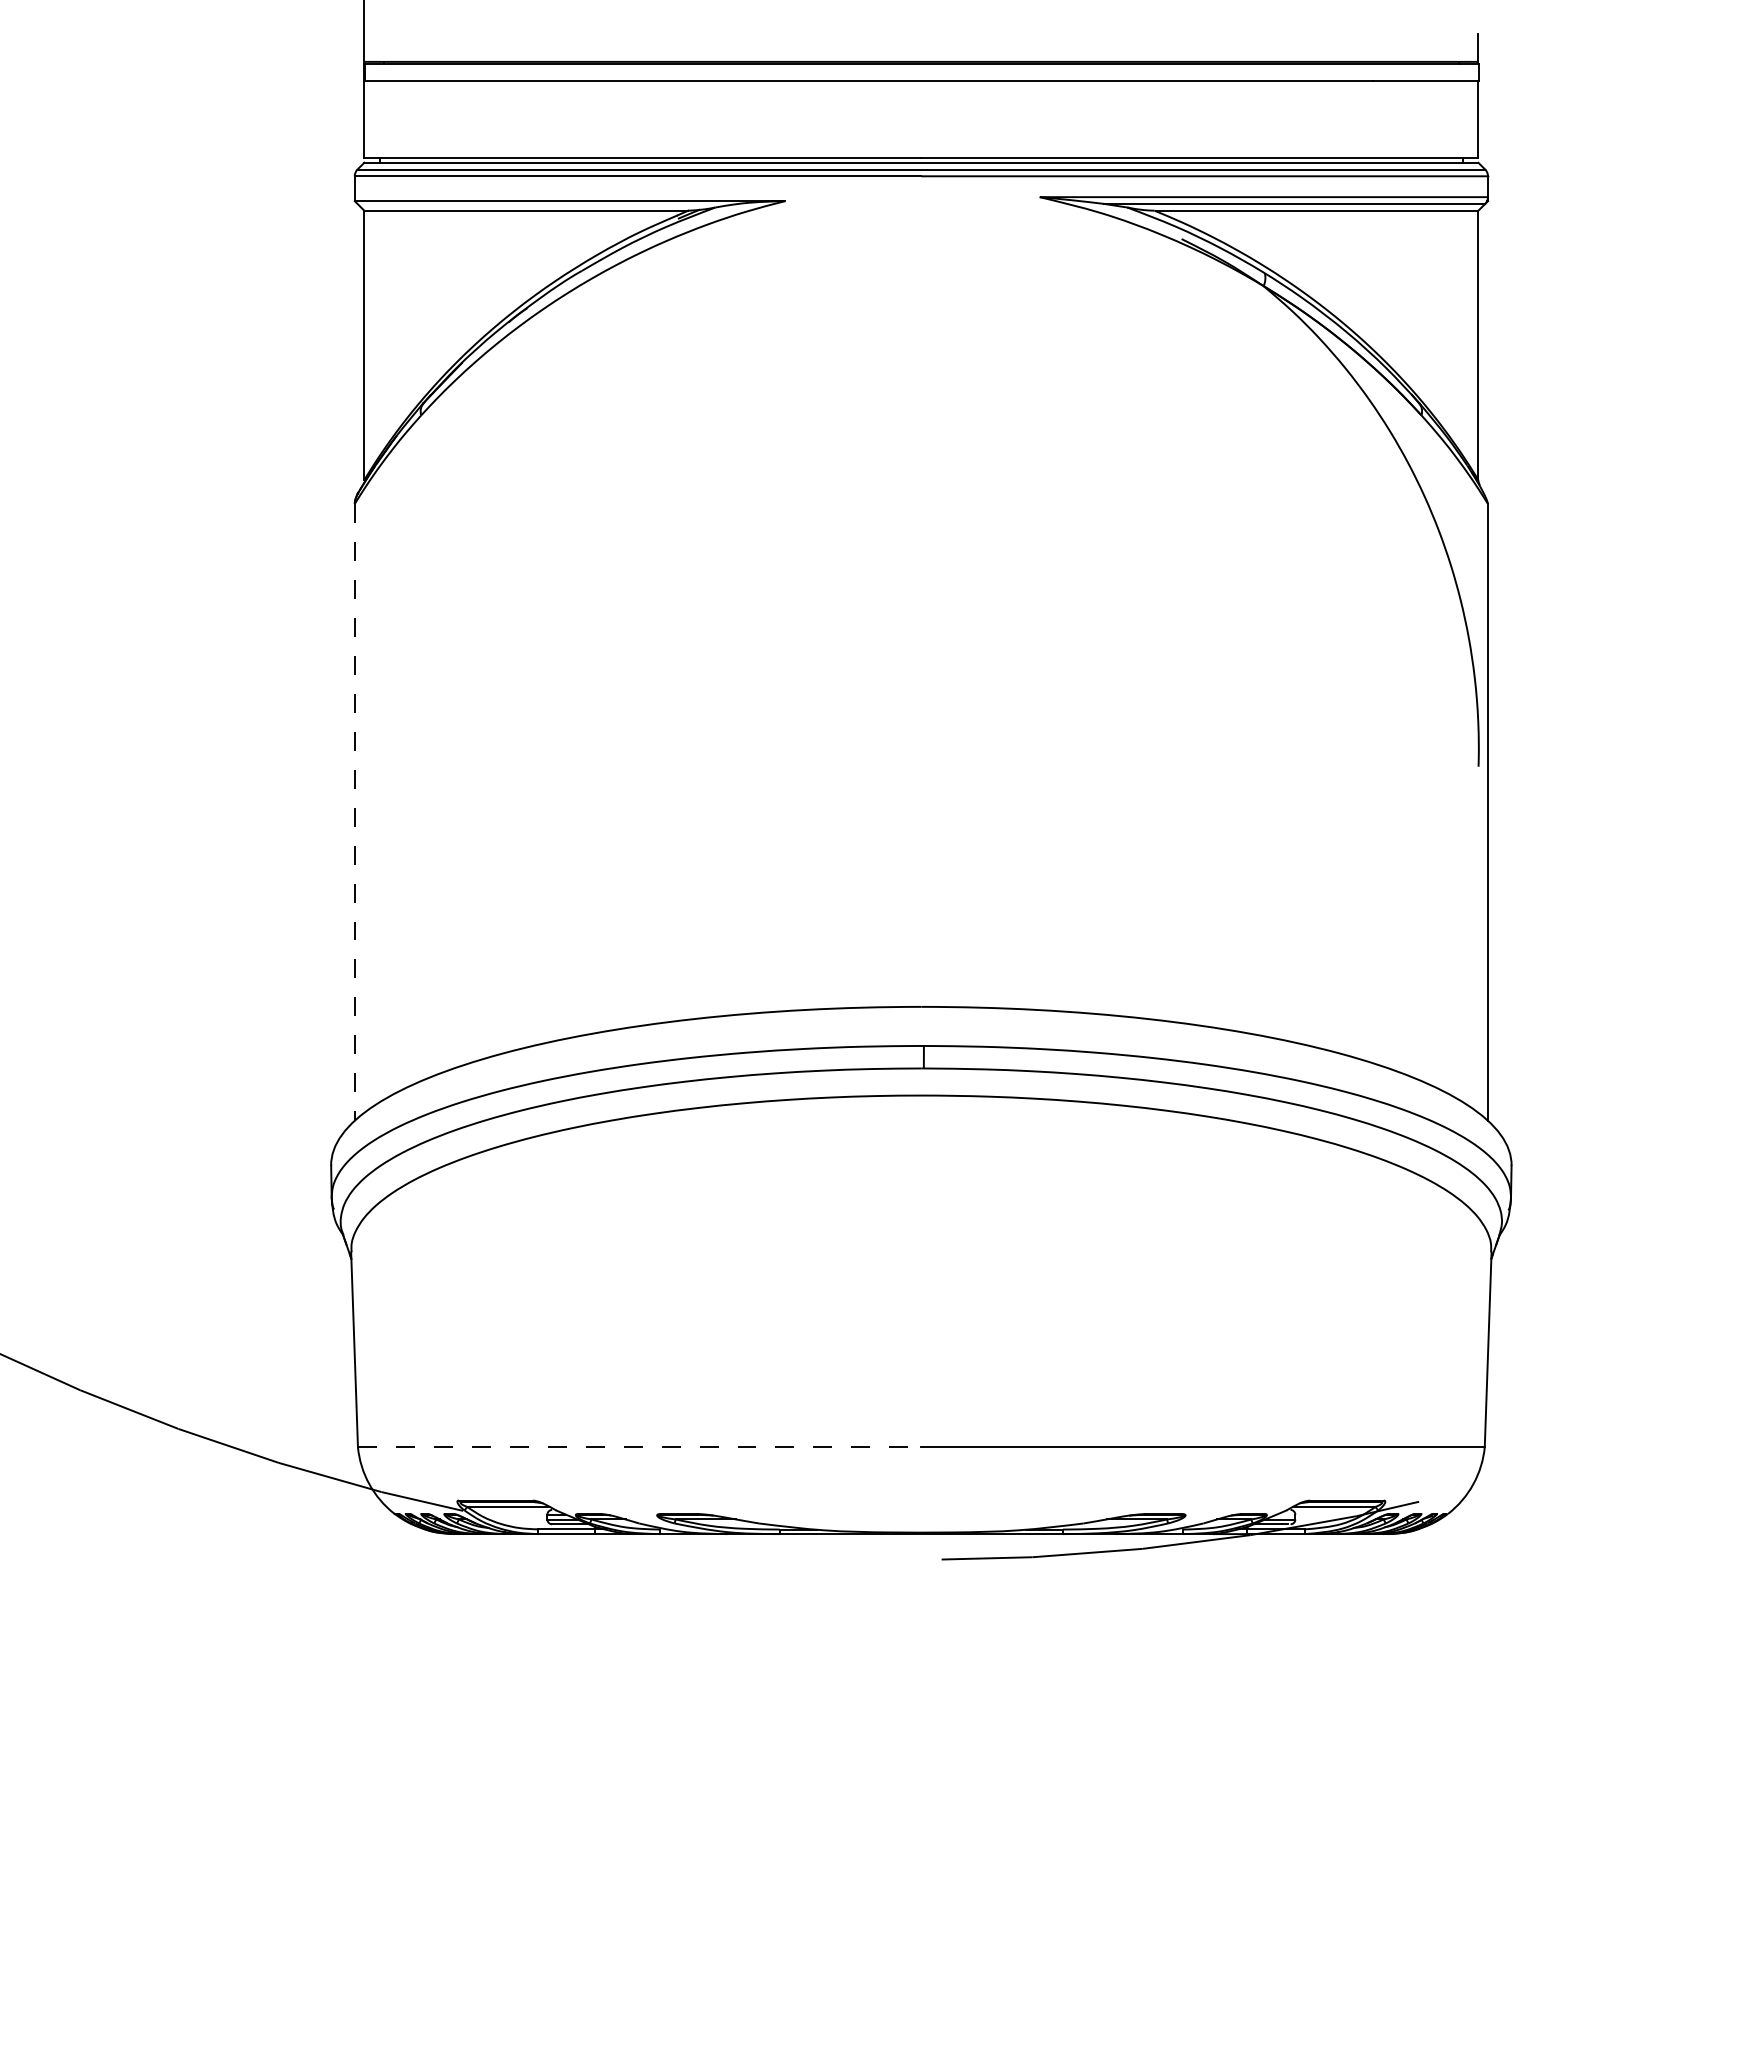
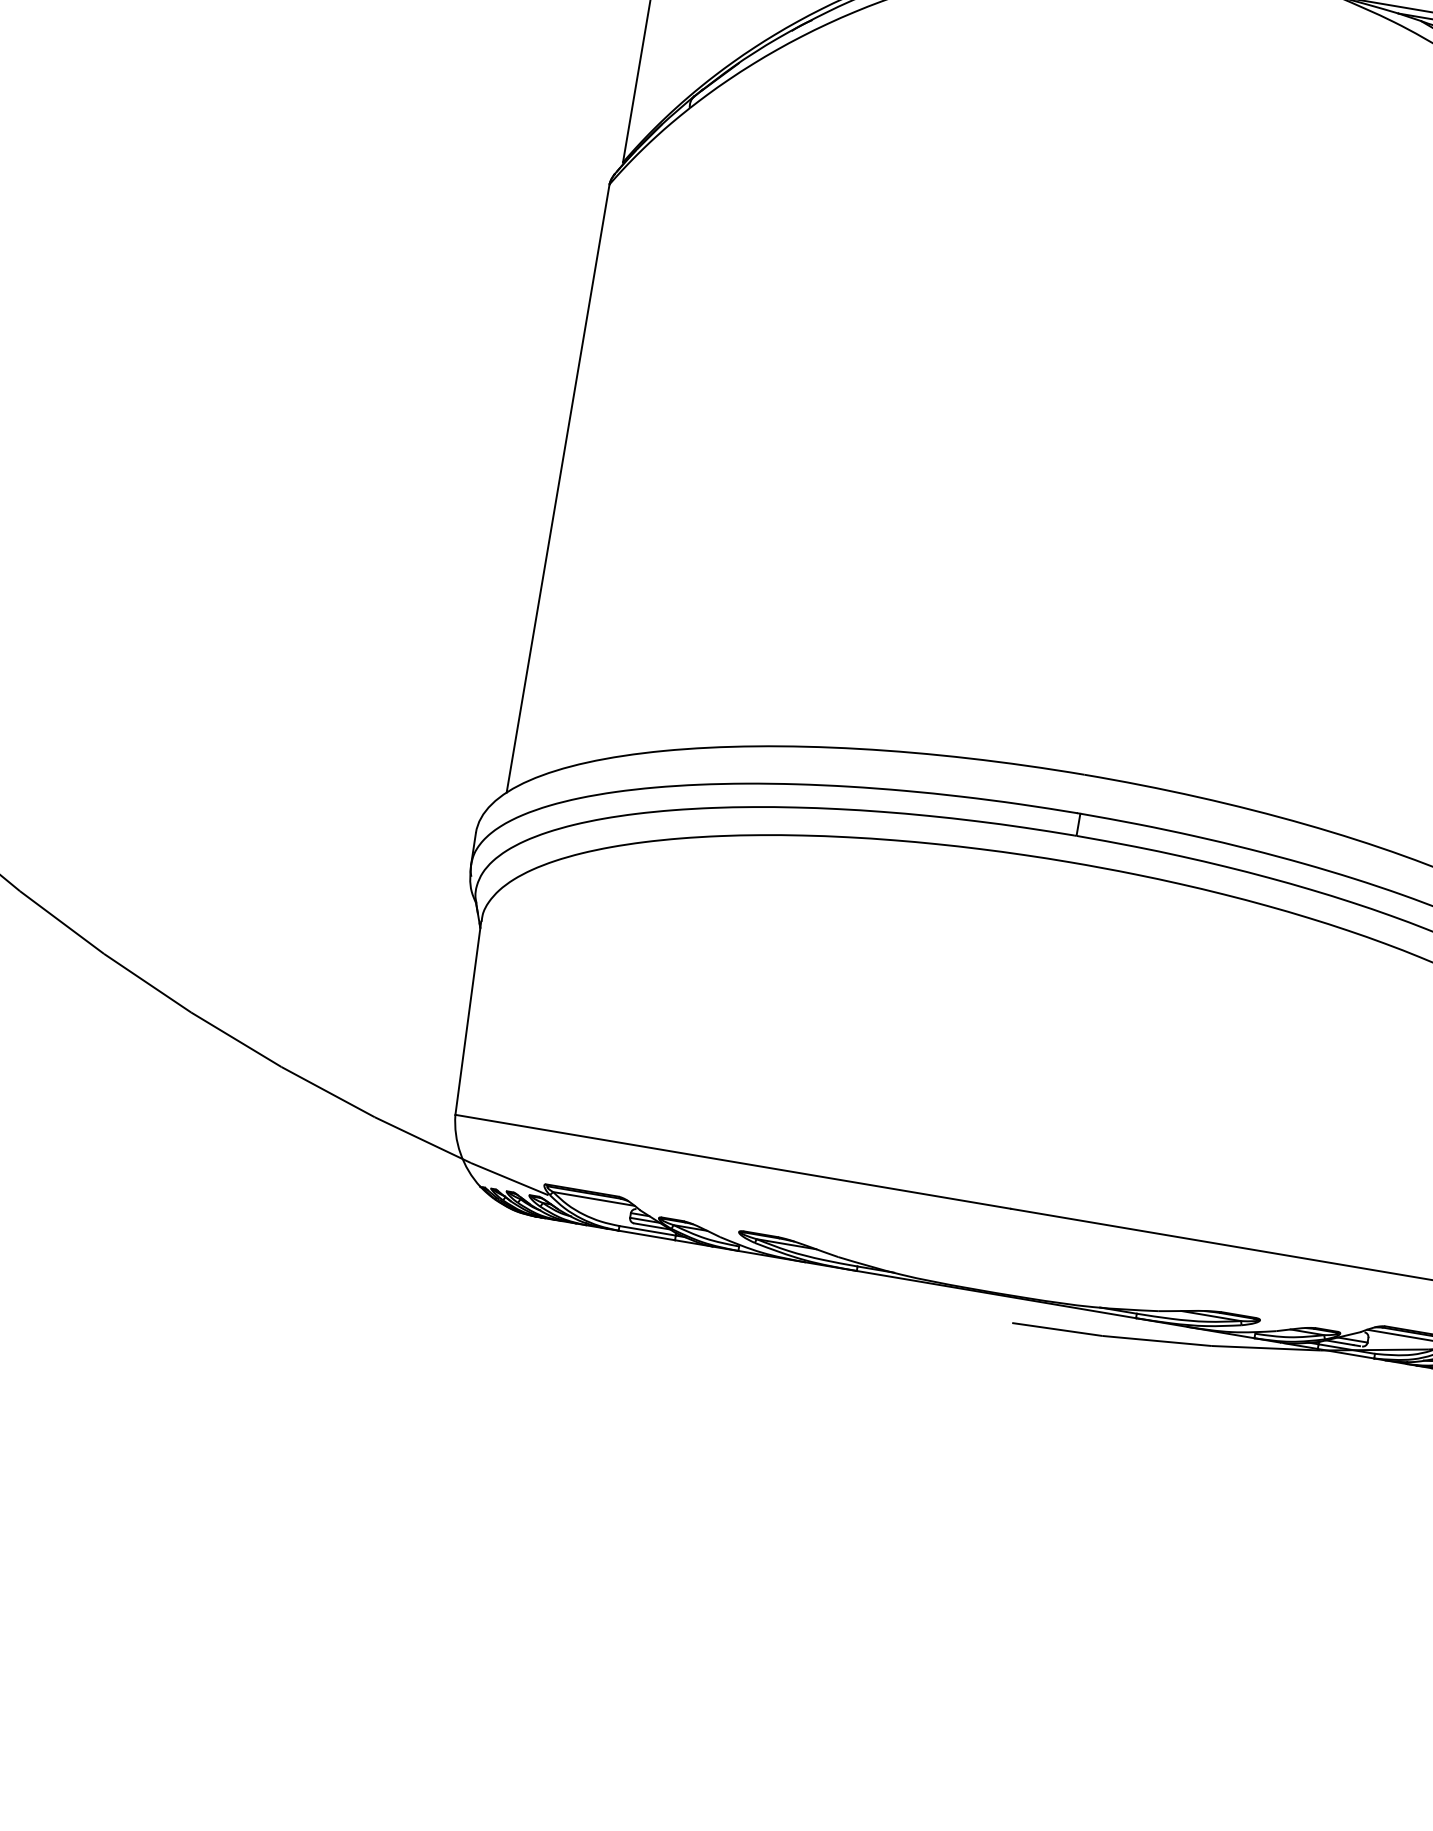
line: (354, 812) -> (557, 488), dashed -> solid
line: (639, 1447) -> (732, 1162), dashed -> solid

